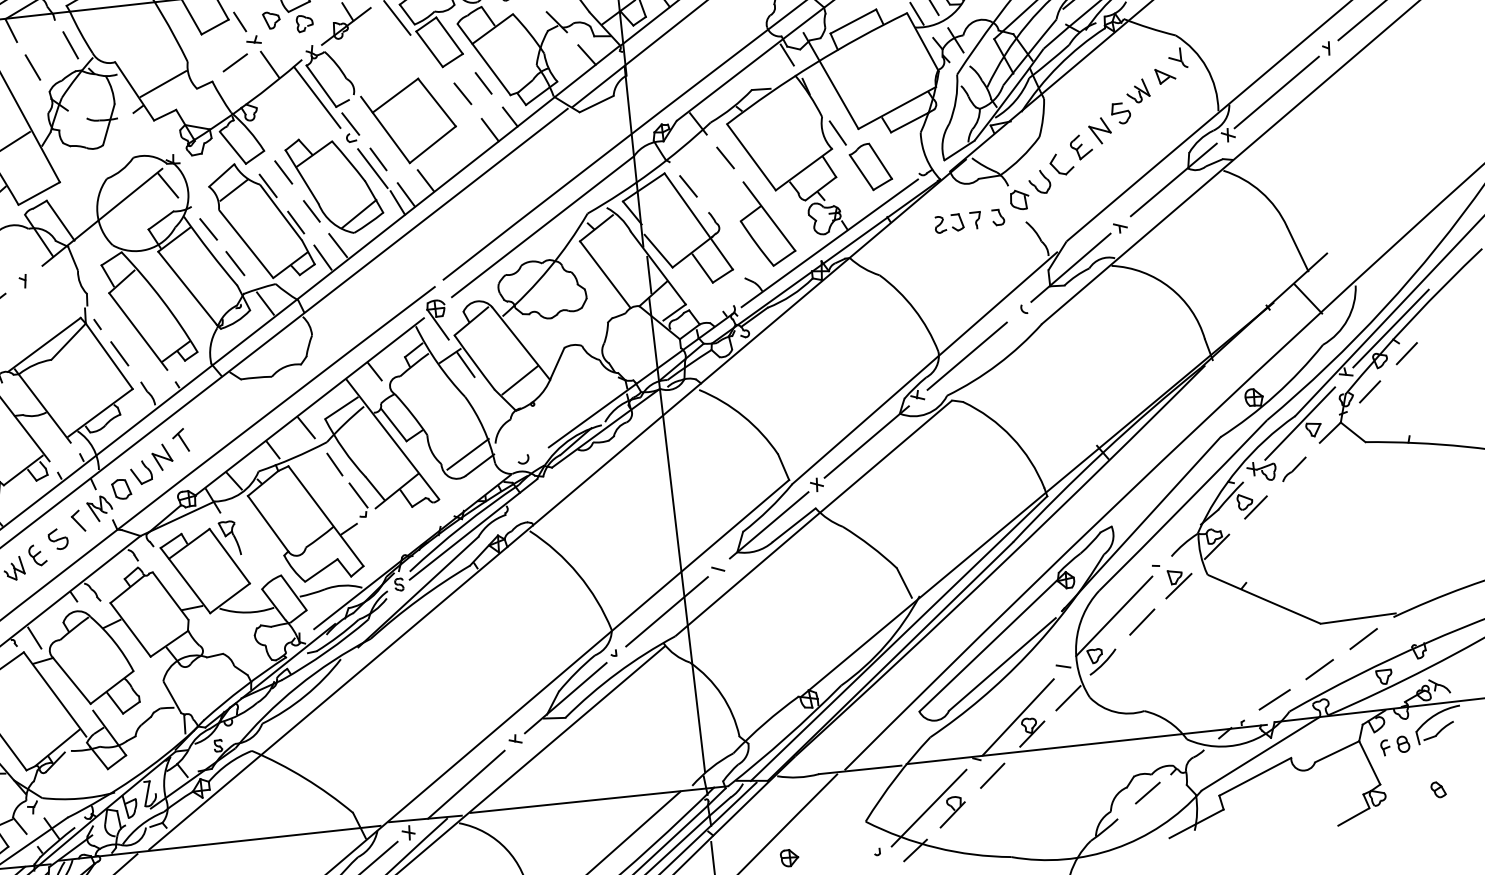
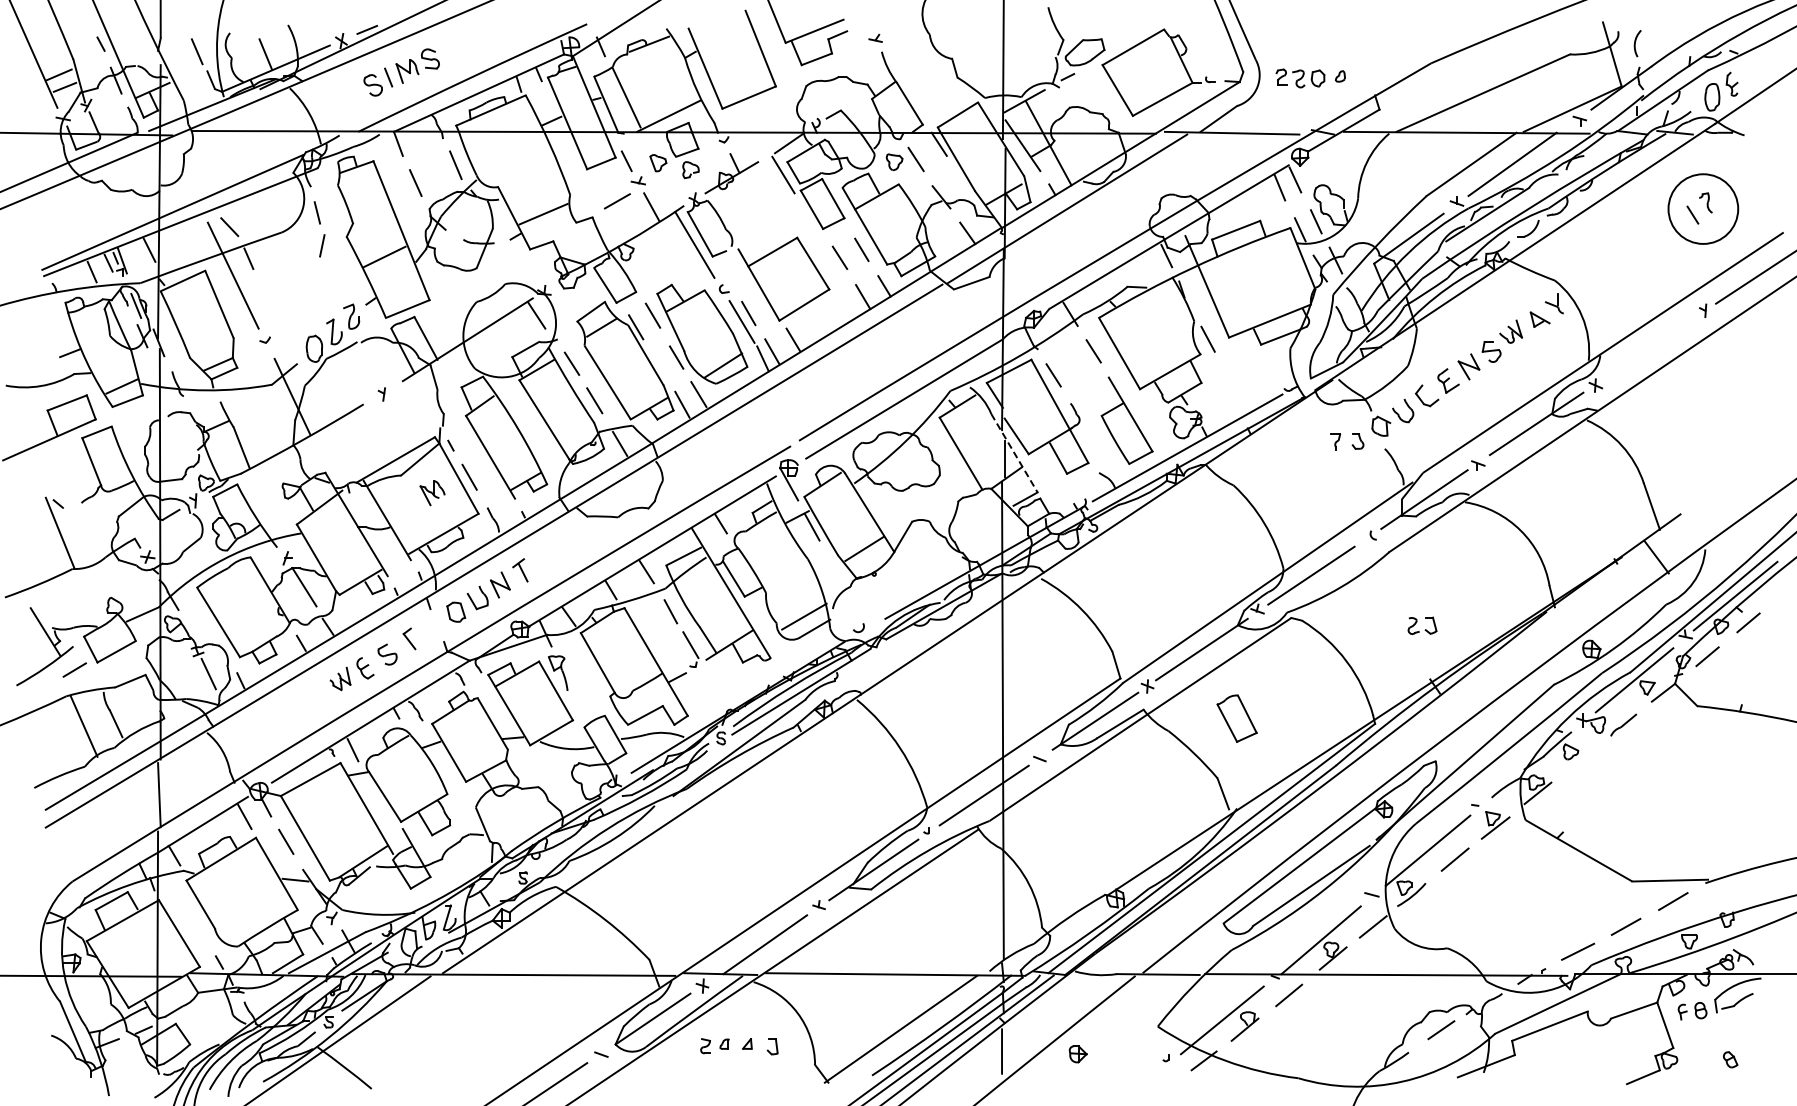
line: (1276, 92) -> (1648, 348), removed
line: (351, 123) -> (725, 274), removed
part: (870, 166) -> (1236, 718), moved
line: (295, 222) -> (659, 366), removed
part: (949, 223) -> (1422, 625), moved
line: (658, 268) -> (1014, 453), solid -> dashed
line: (1256, 507) -> (1581, 758), removed
part: (100, 509) -> (432, 493), moved

